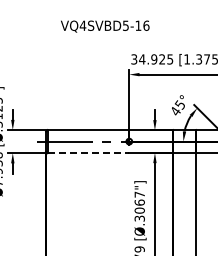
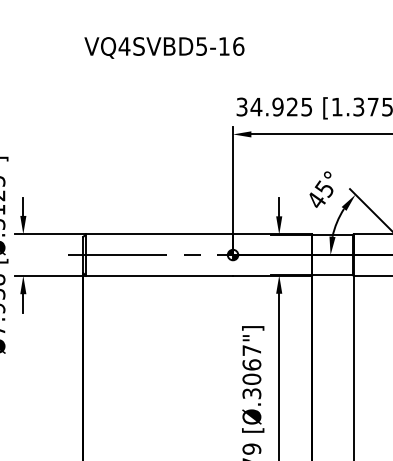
text: (105, 26) -> (164, 47), moved
line: (88, 153) -> (159, 276), dashed -> solid

